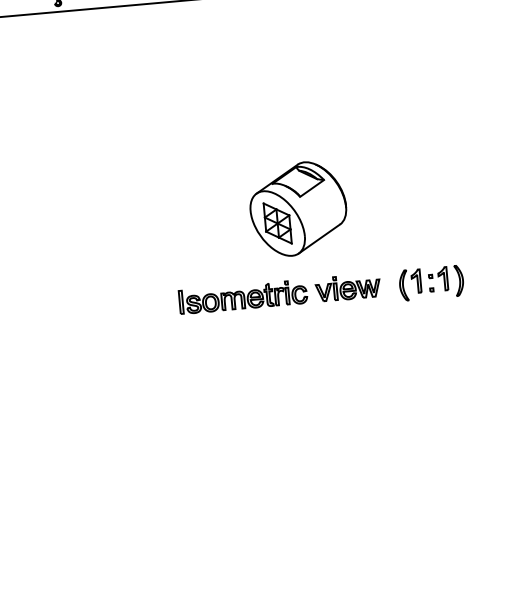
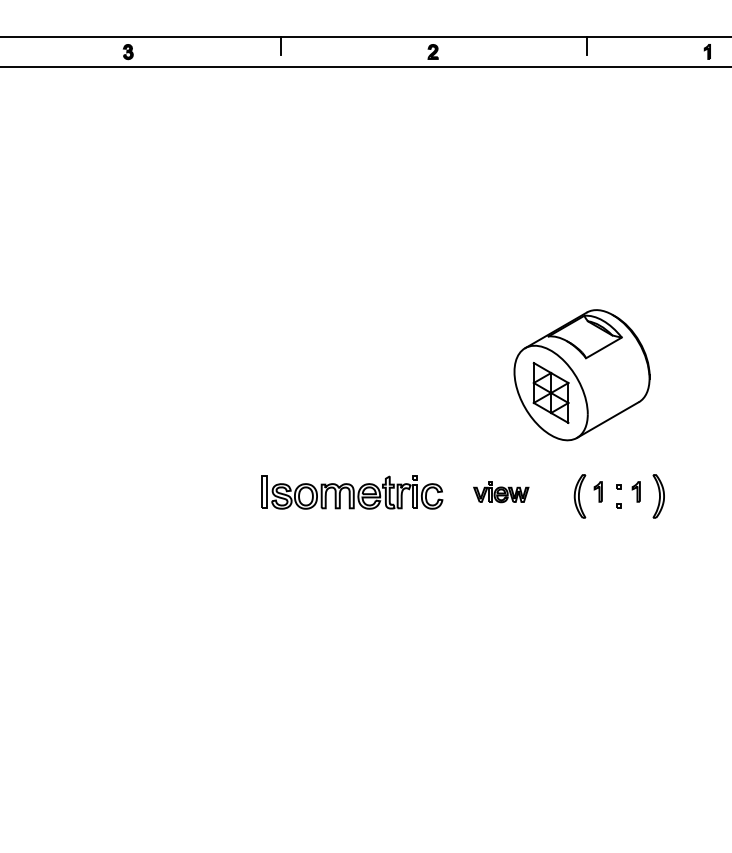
part: (298, 209) -> (581, 375), moved
part: (443, 278) -> (636, 491), size x0.6
part: (416, 281) -> (598, 491), size x0.6
part: (348, 287) -> (501, 492), size x0.6

